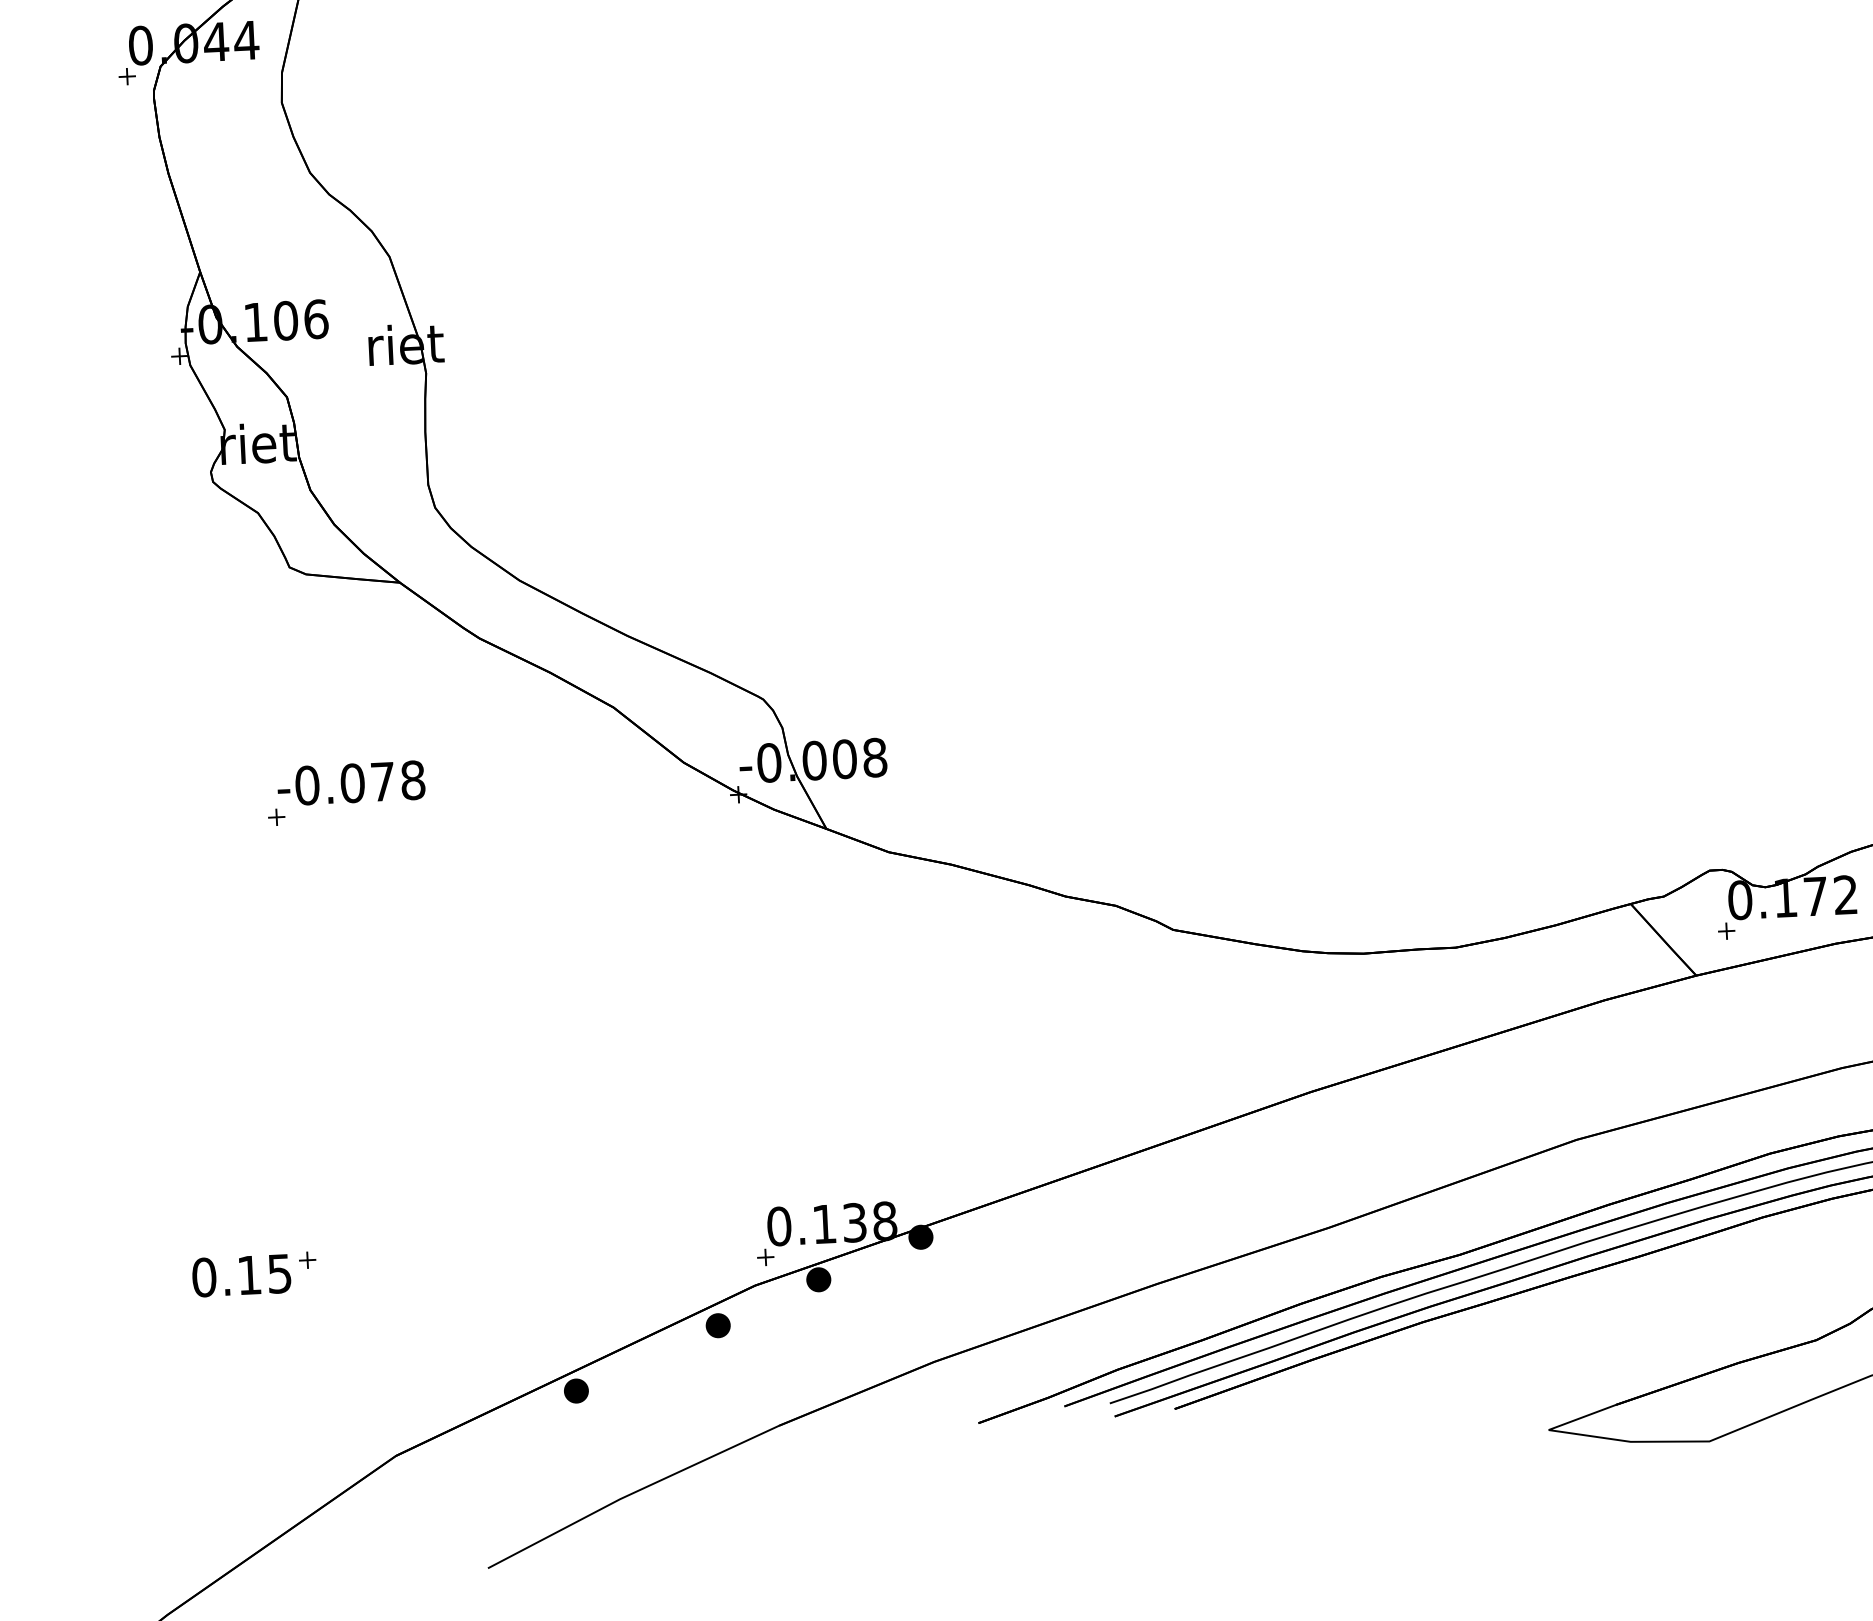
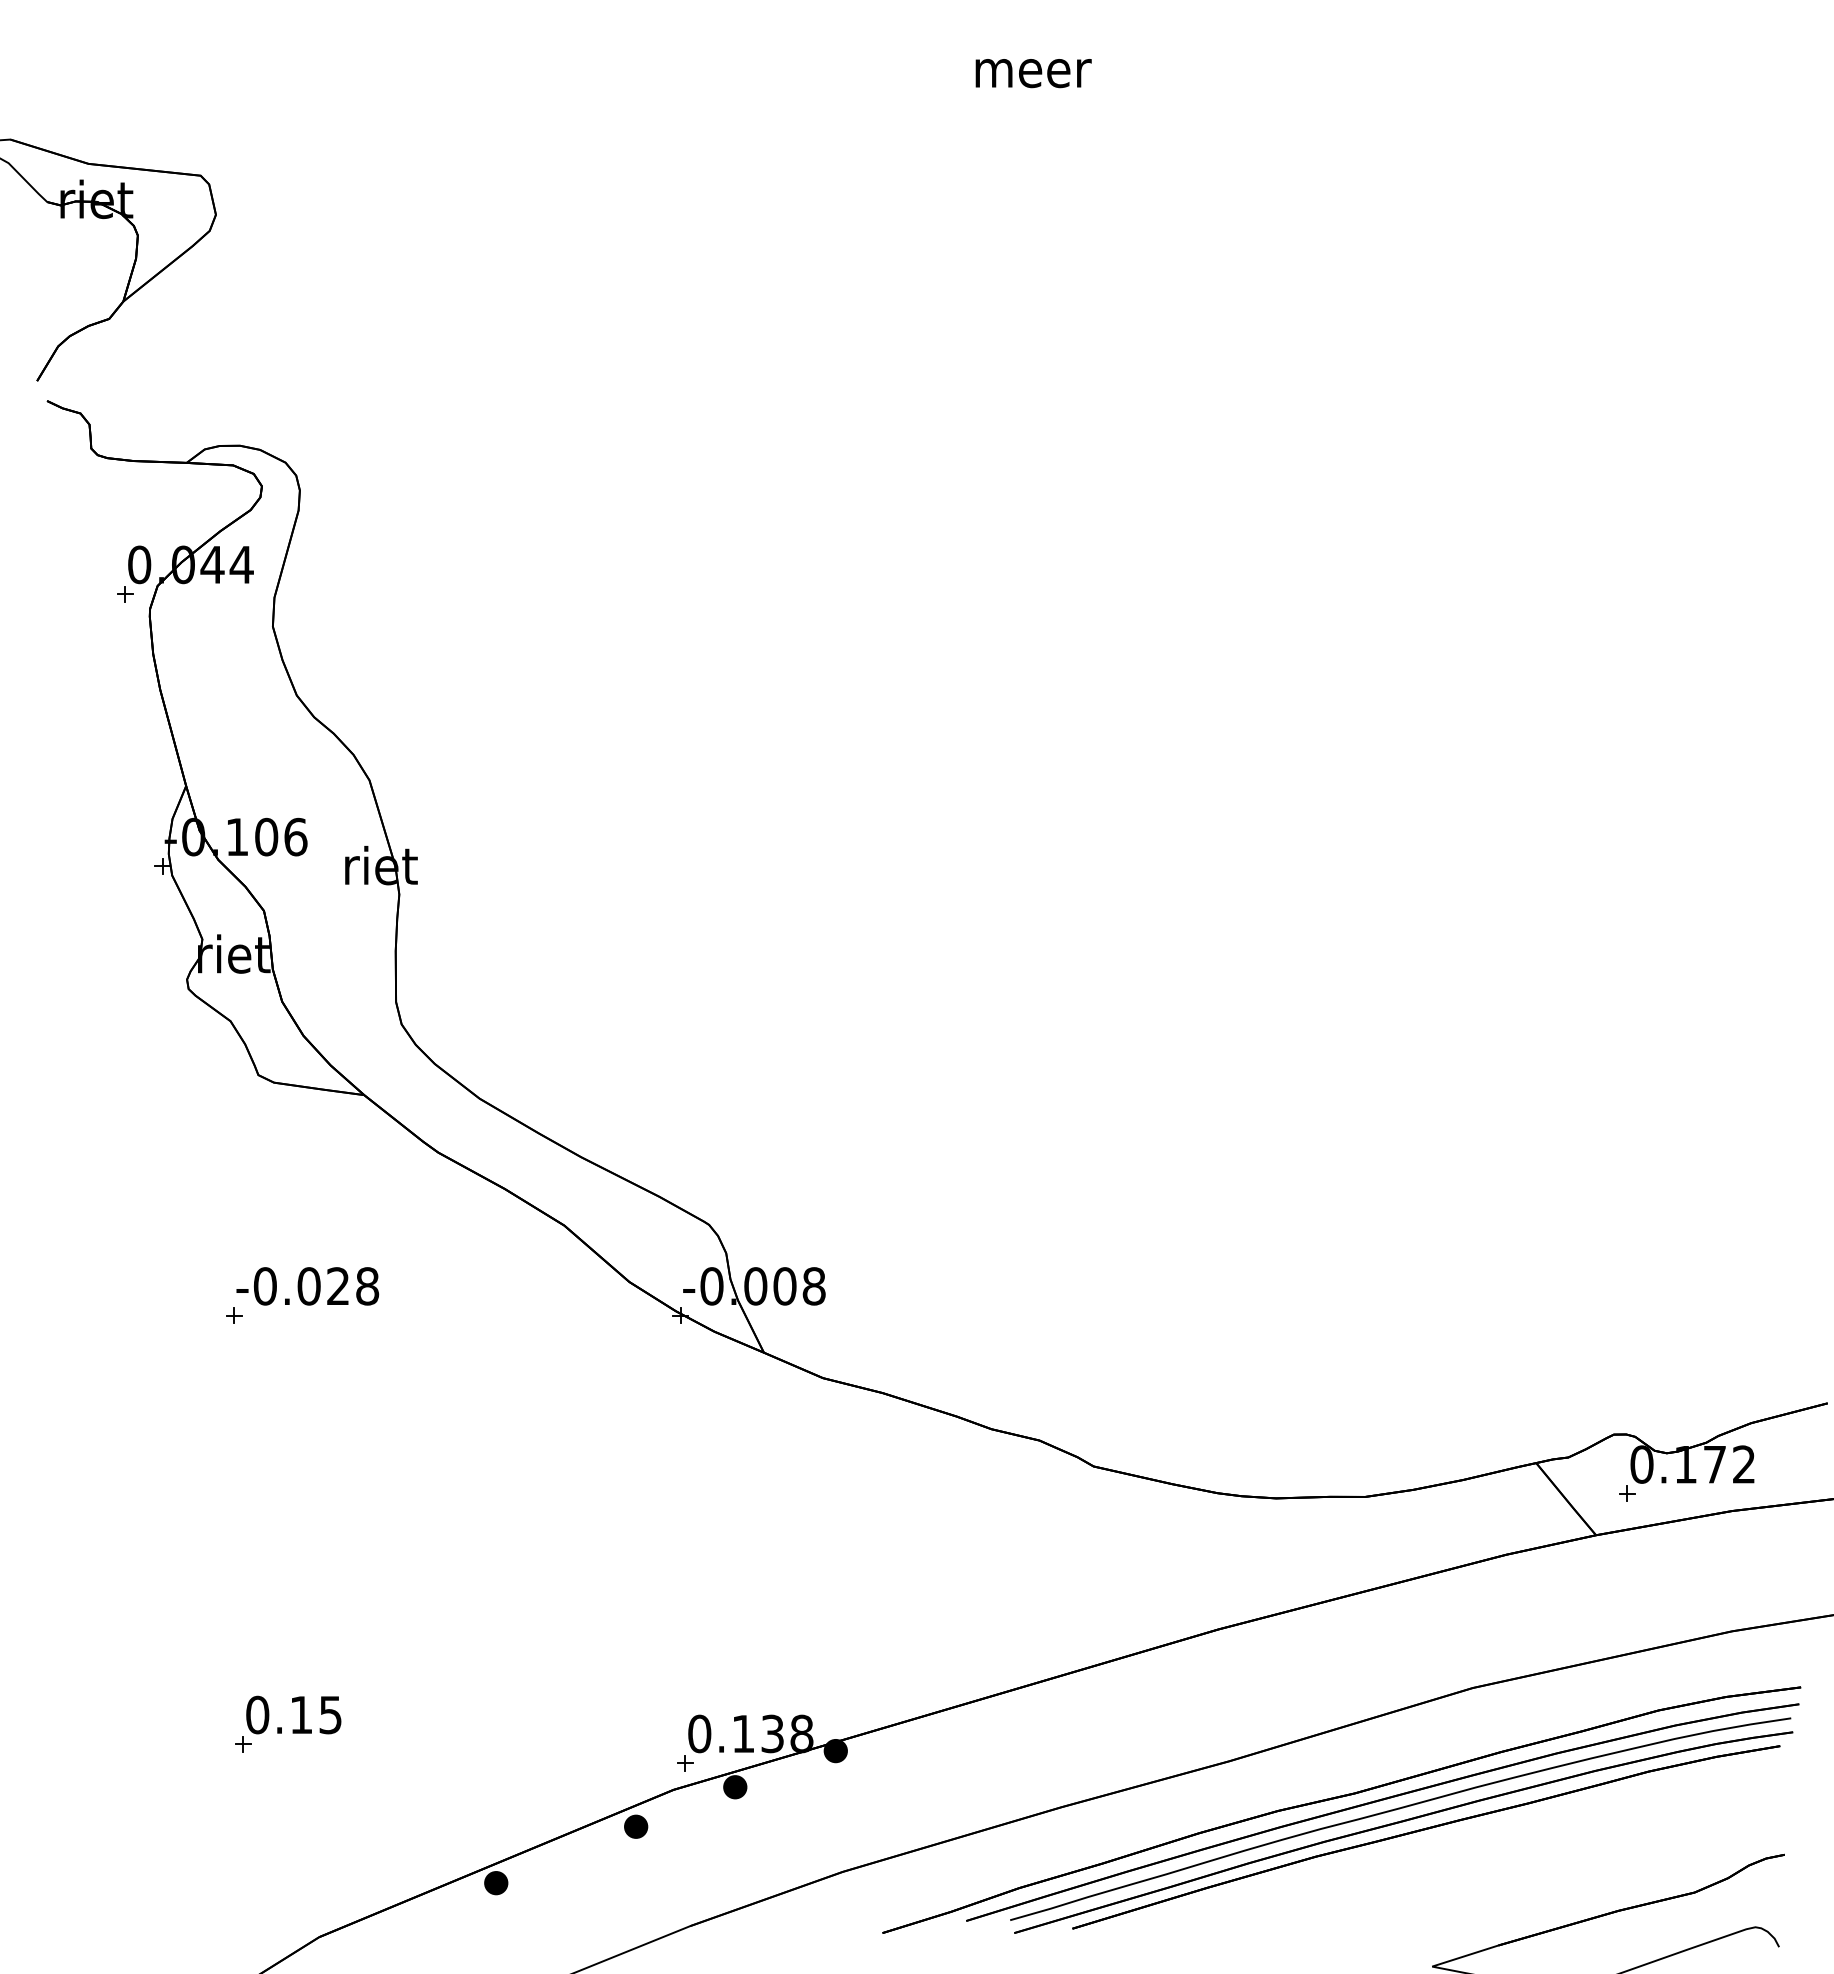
text: (383, 780) -> (338, 1285), -0.078 -> -0.028
text: (241, 1275) -> (293, 1714), moved

